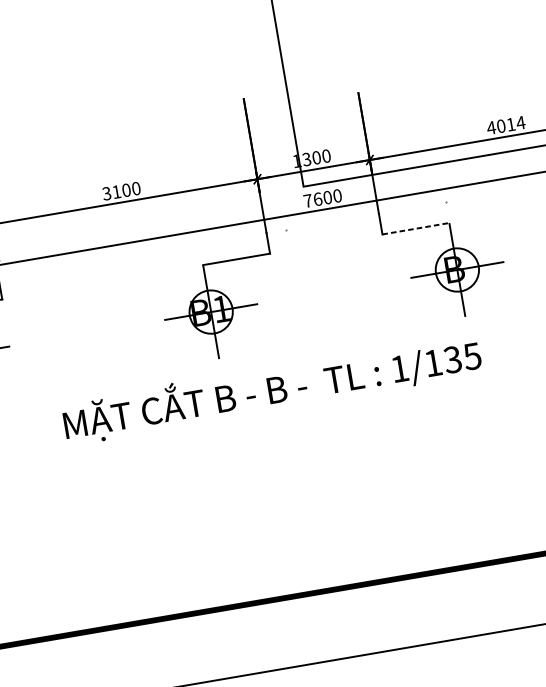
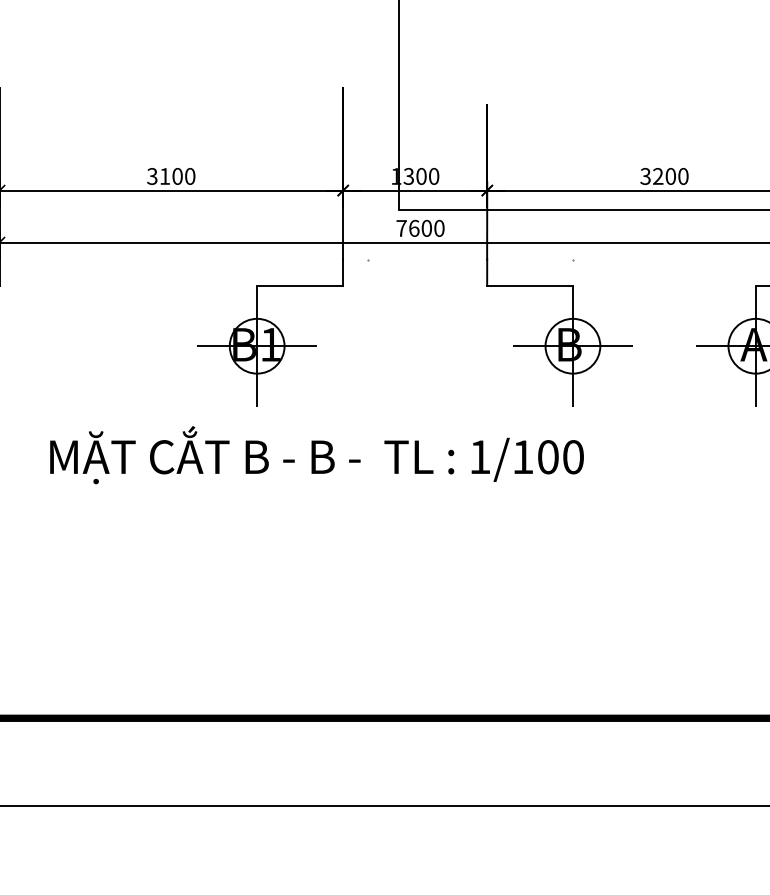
text: (505, 124) -> (663, 175), 4014 -> 3200
line: (416, 228) -> (530, 285), dashed -> solid
text: (462, 358) -> (560, 457), 1/135 -> 1/100

